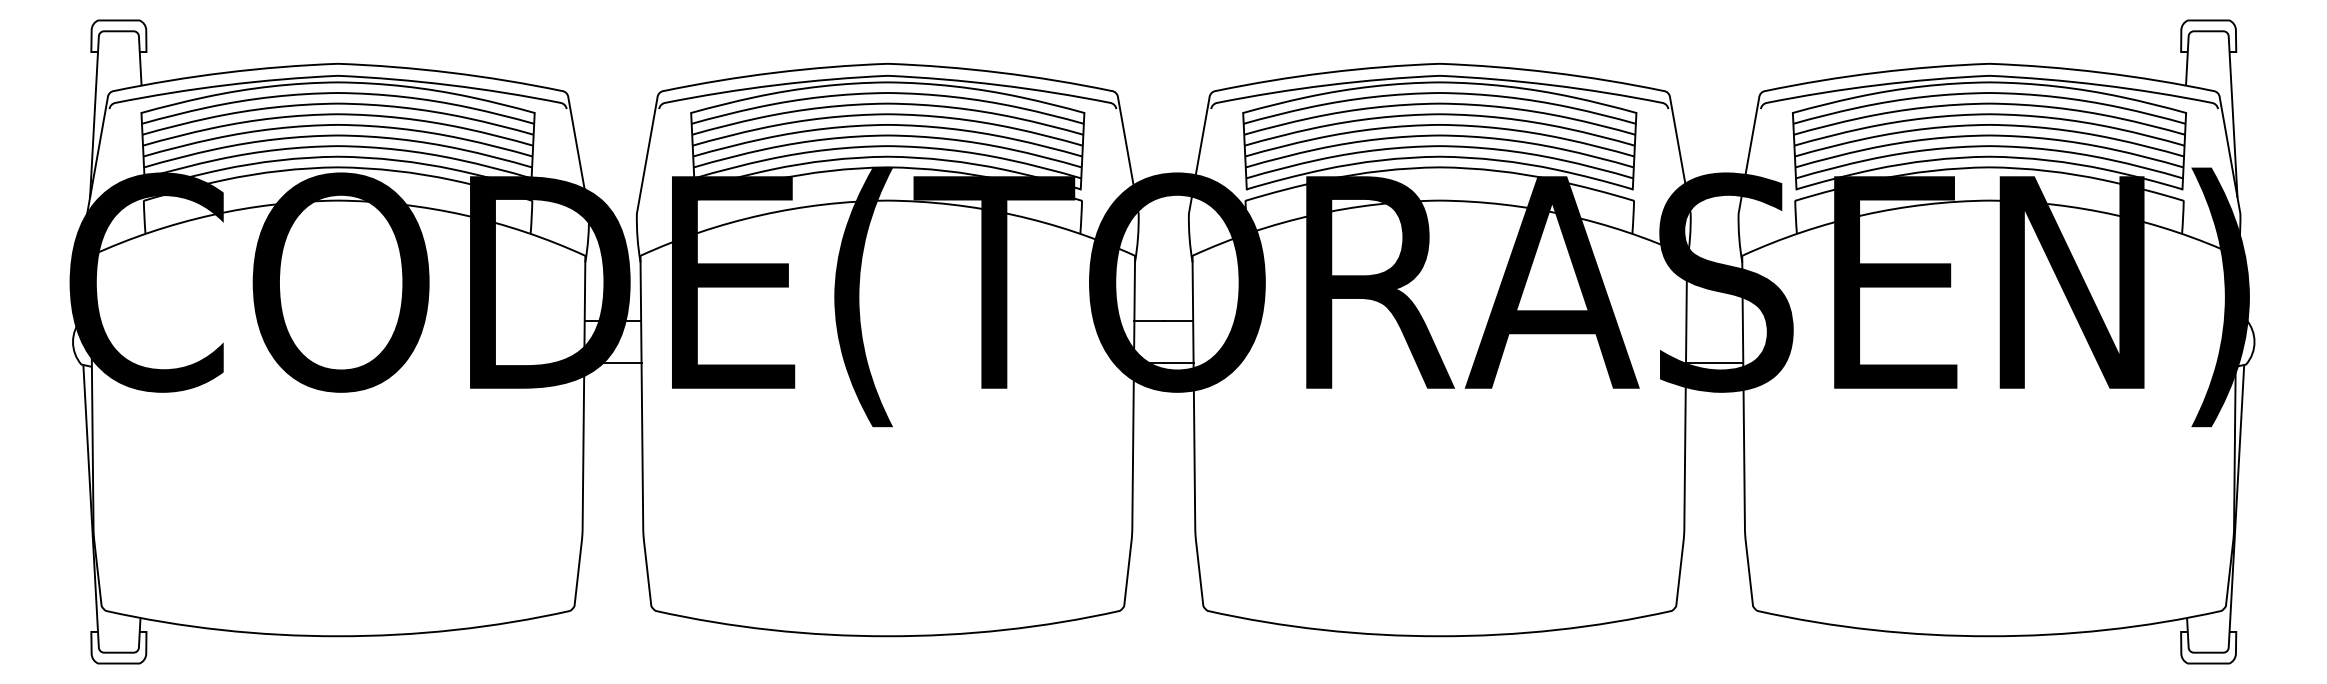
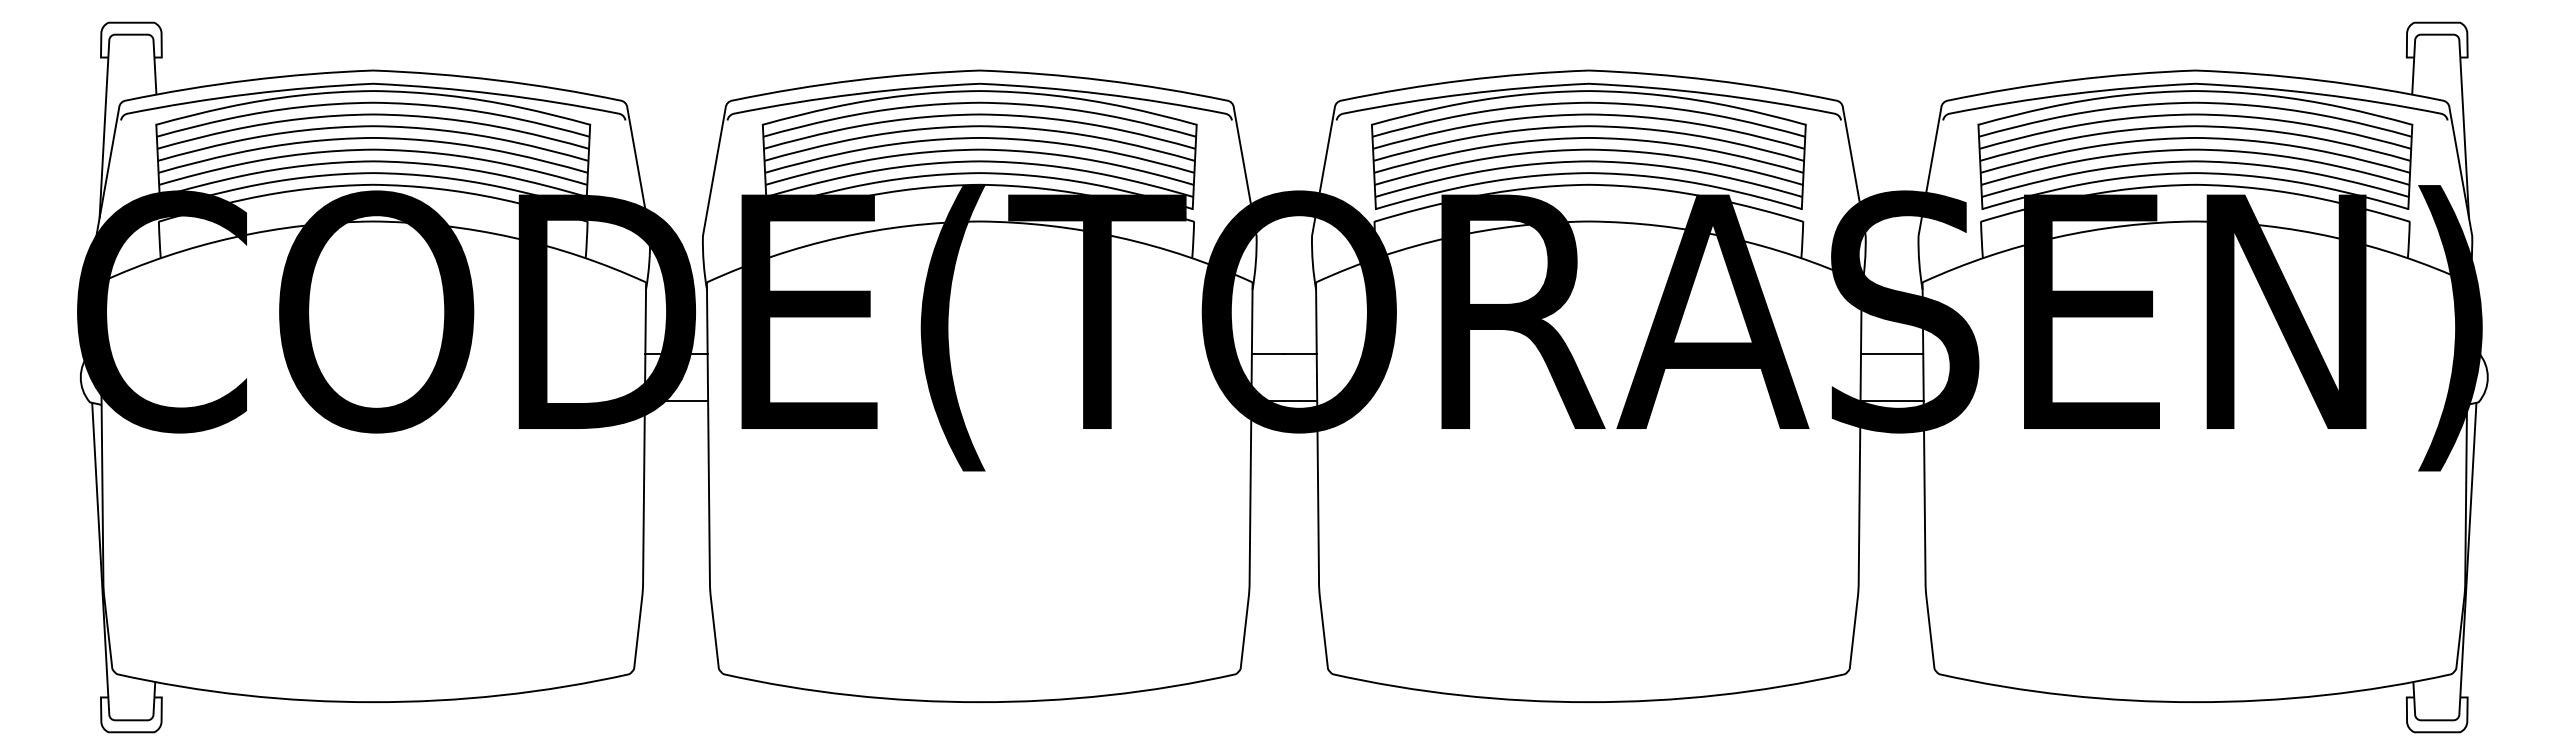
line: (1714, 321) -> (1892, 354), added

